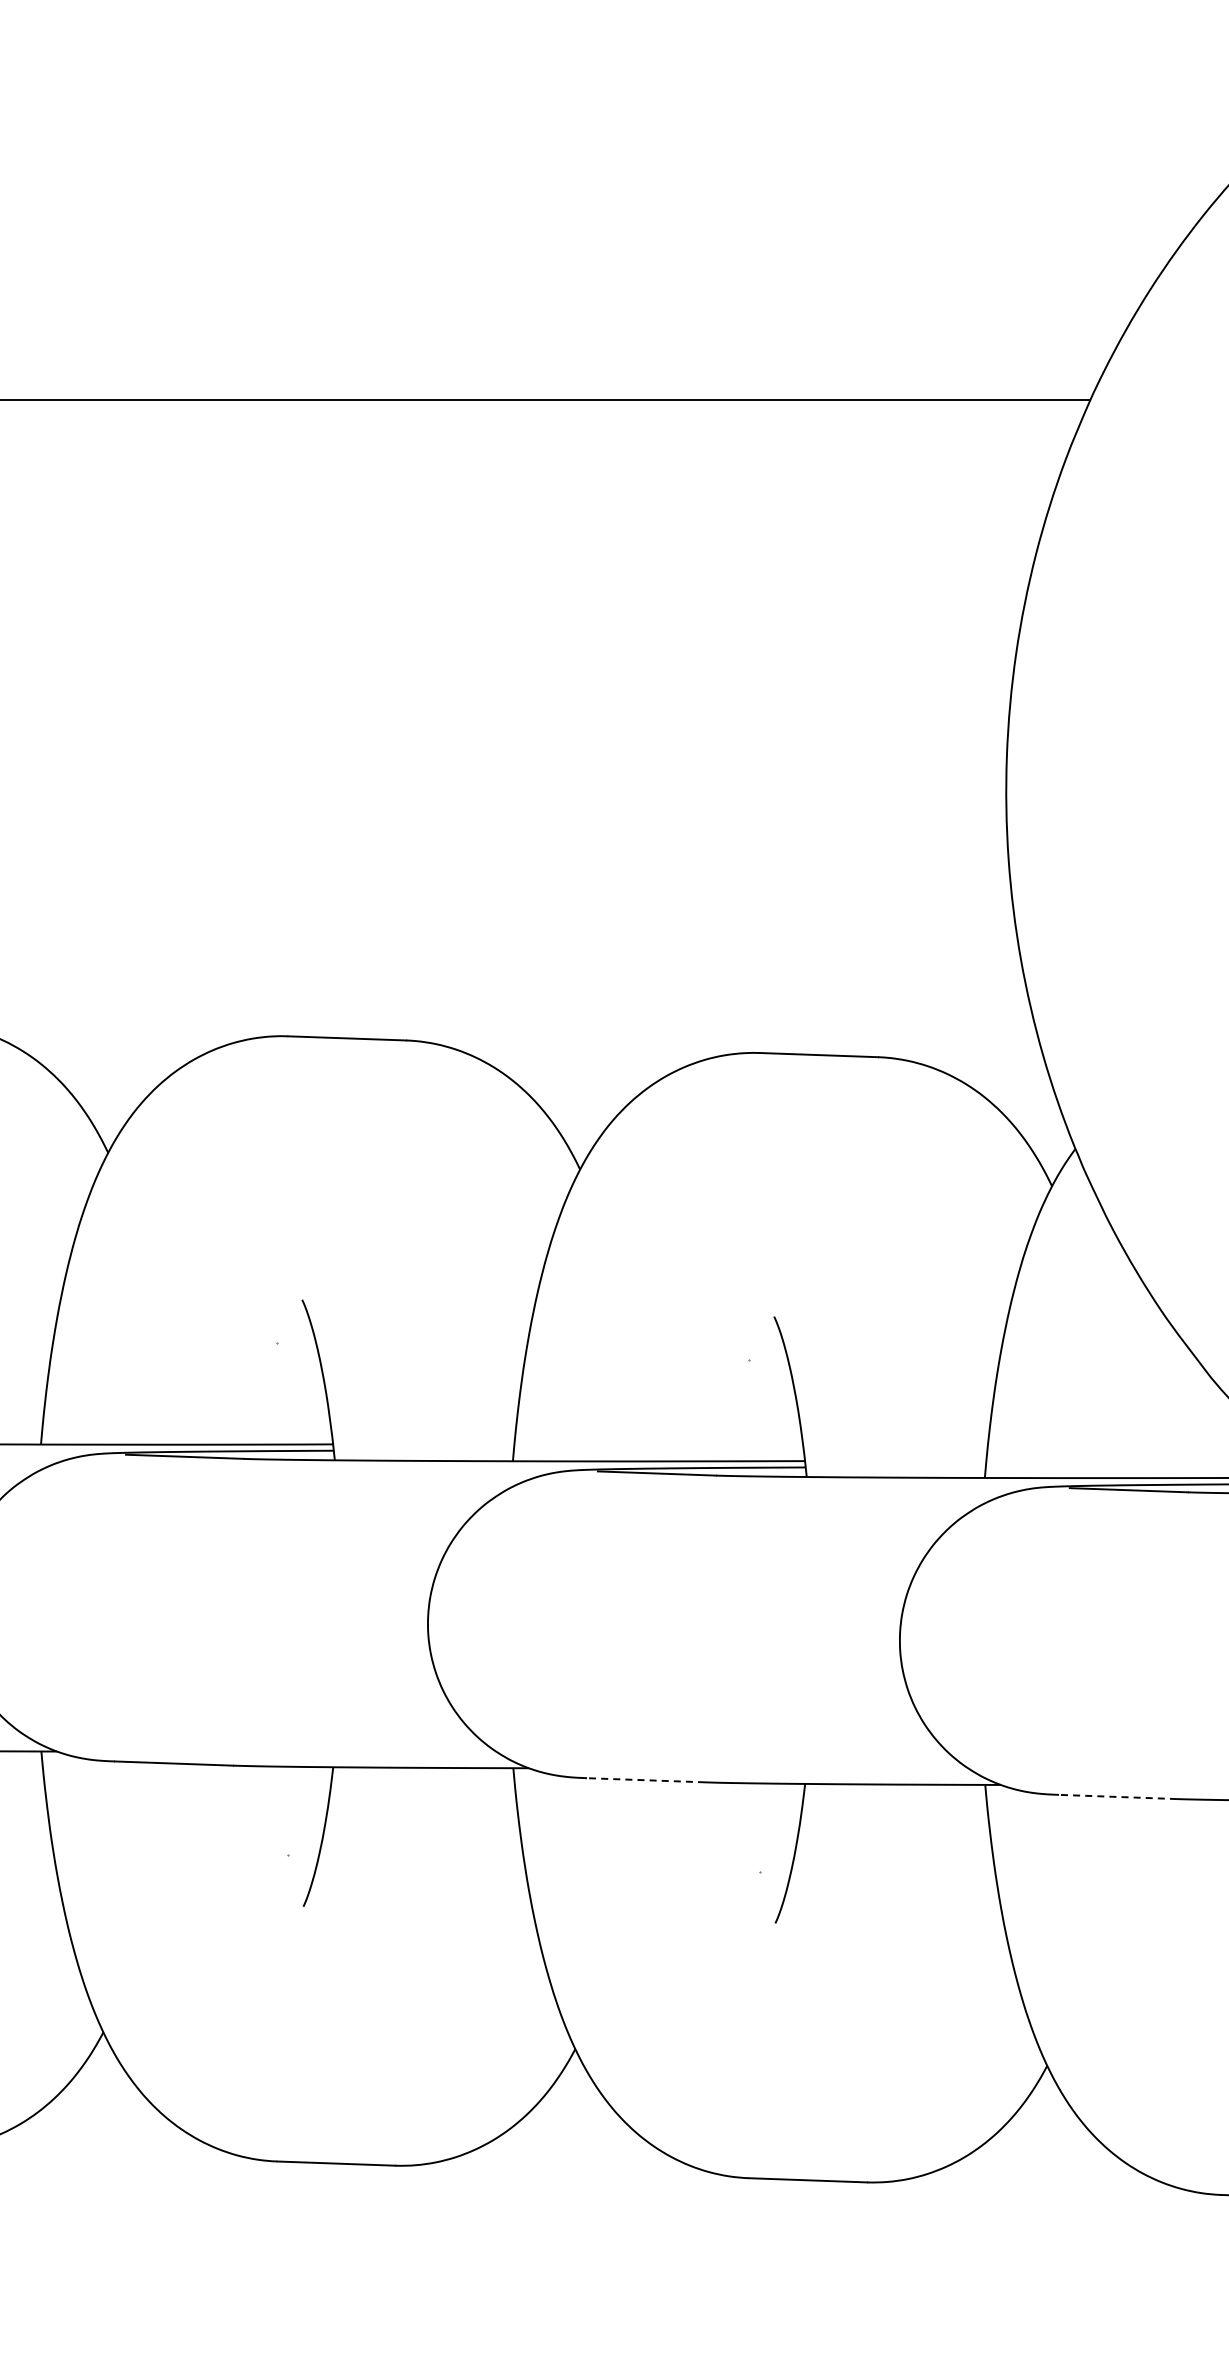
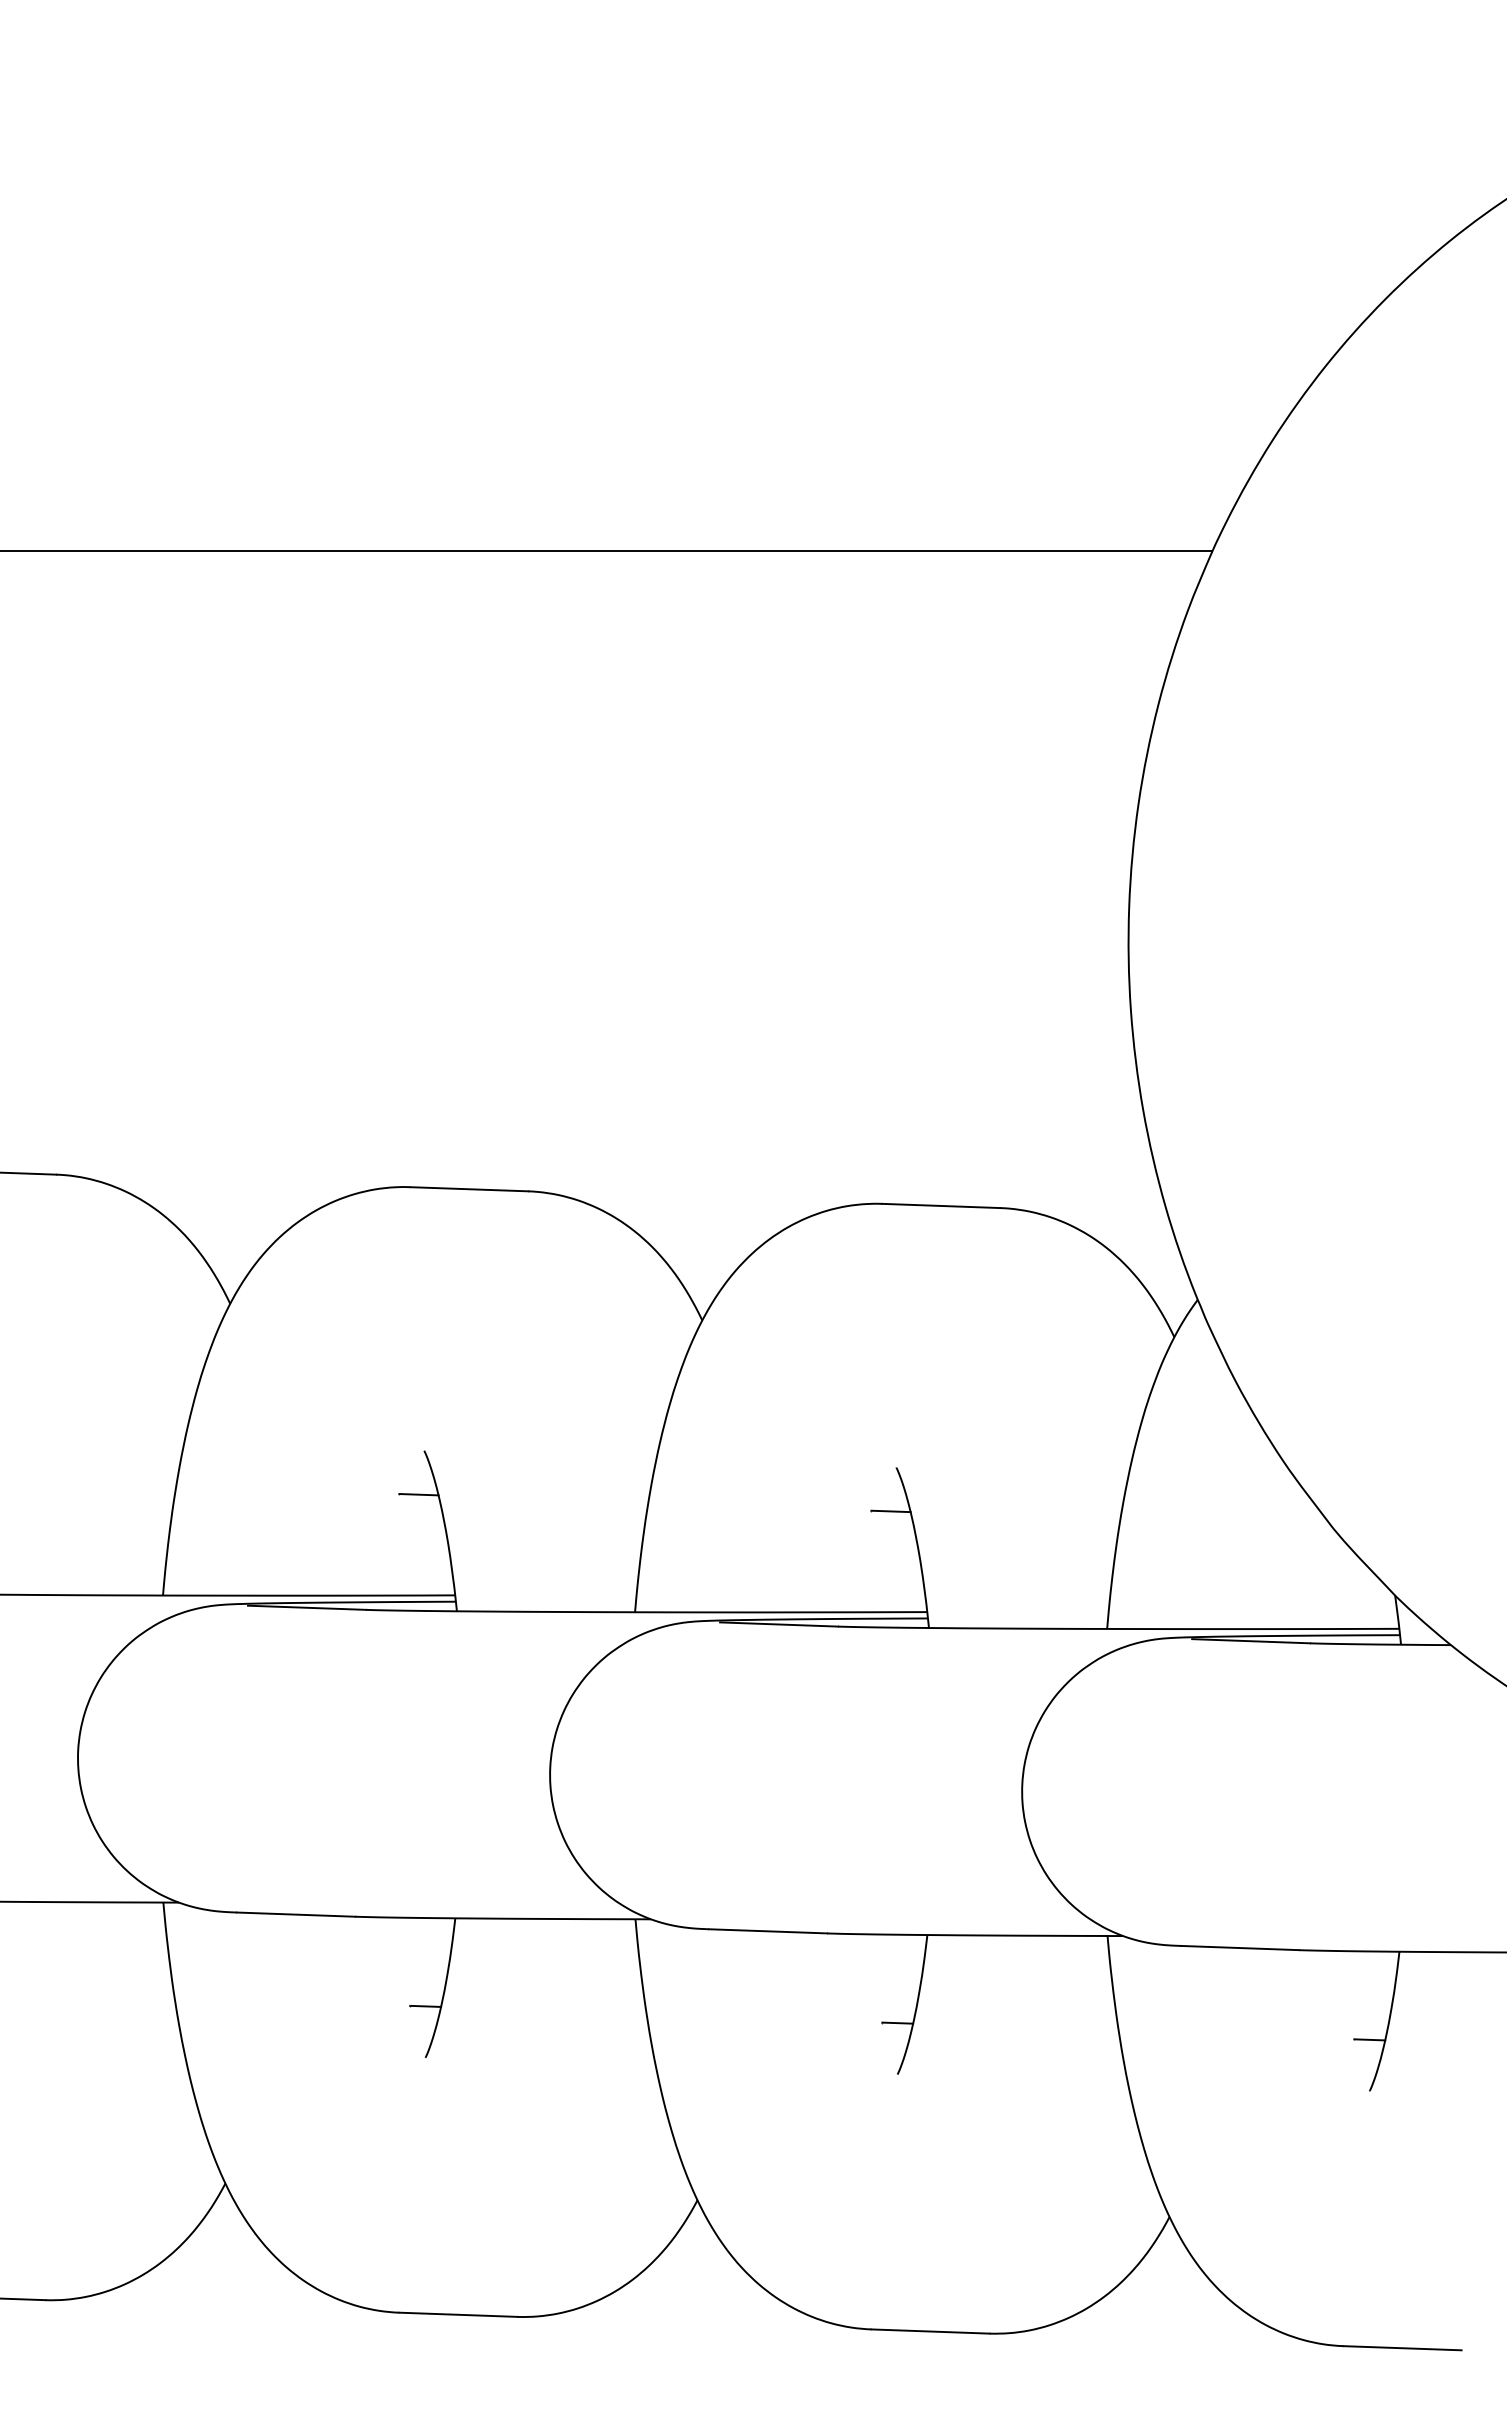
line: (296, 1343) -> (418, 1494), added
line: (768, 1360) -> (890, 1511), added
line: (645, 1780) -> (767, 1931), dashed -> solid
line: (1117, 1797) -> (1239, 1948), dashed -> solid
line: (303, 1854) -> (425, 2005), added
line: (775, 1871) -> (897, 2022), added

